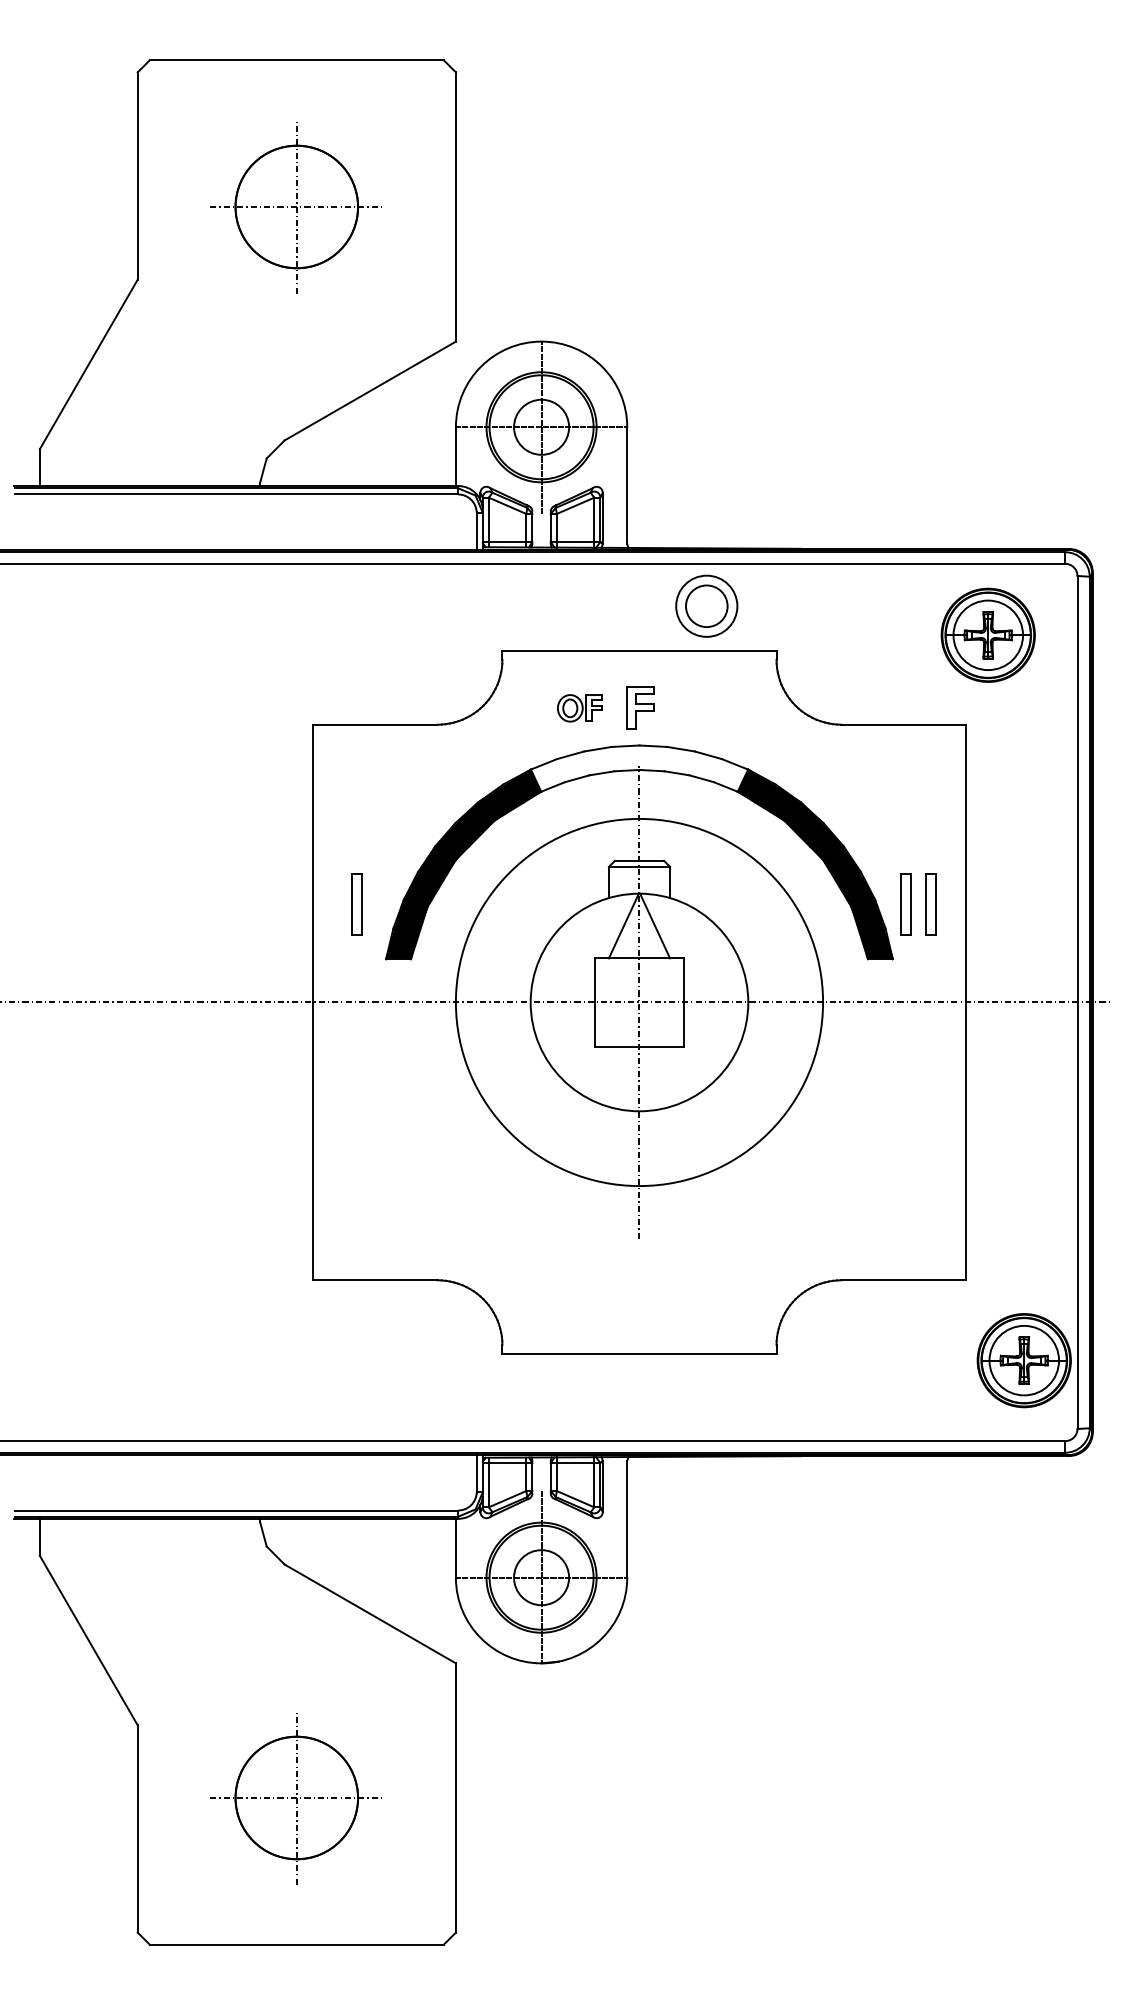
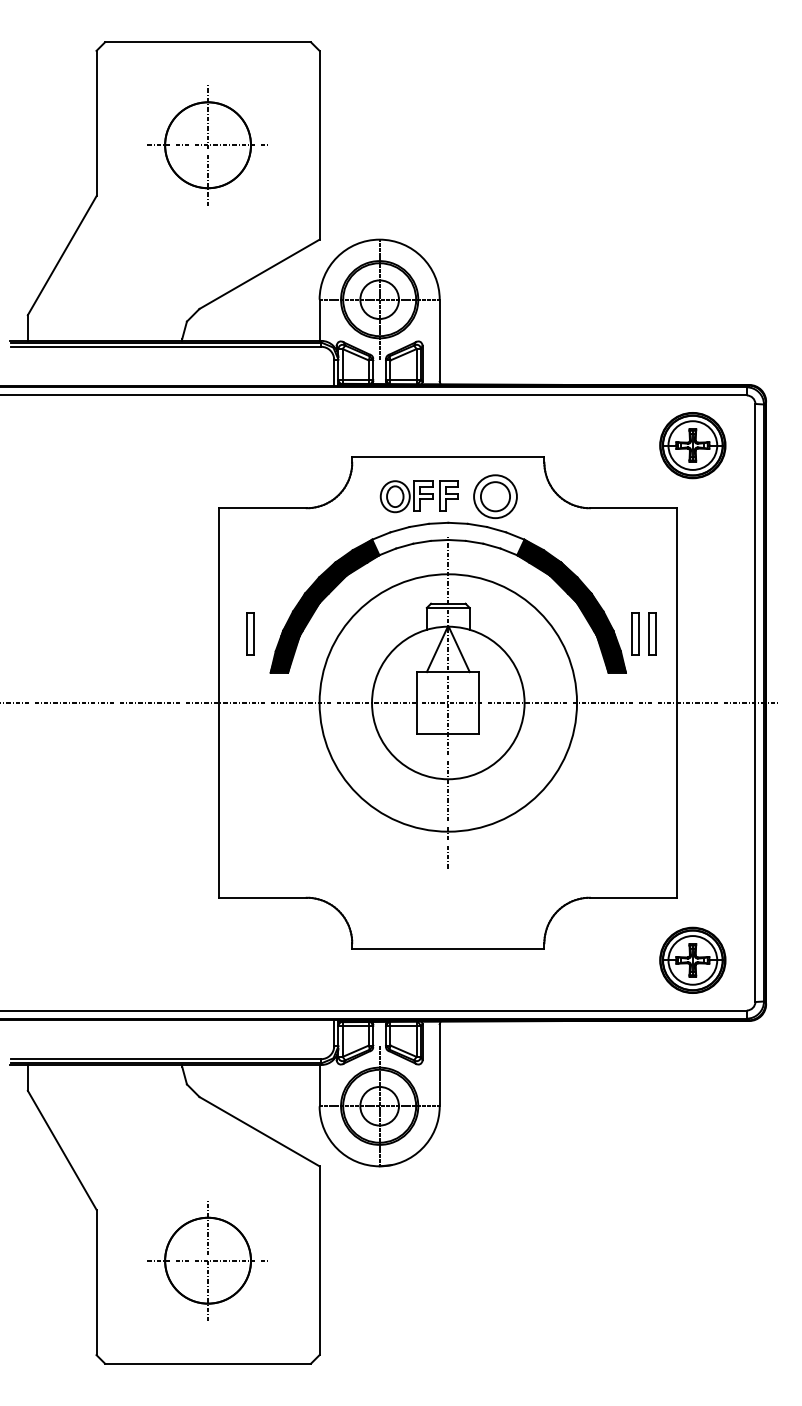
part: (706, 605) -> (495, 496), moved
part: (579, 708) -> (406, 496), size x1.67
part: (1023, 1360) -> (692, 960), moved

